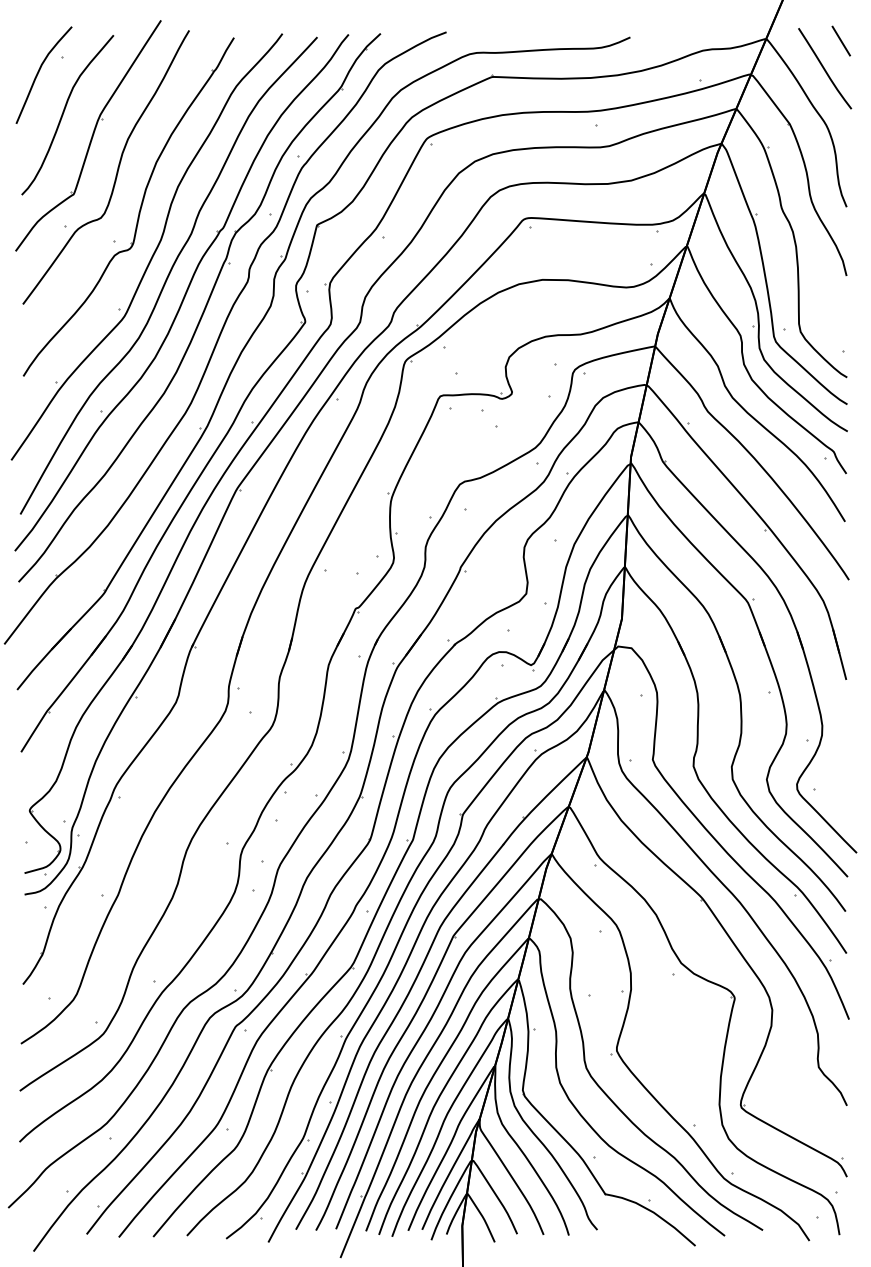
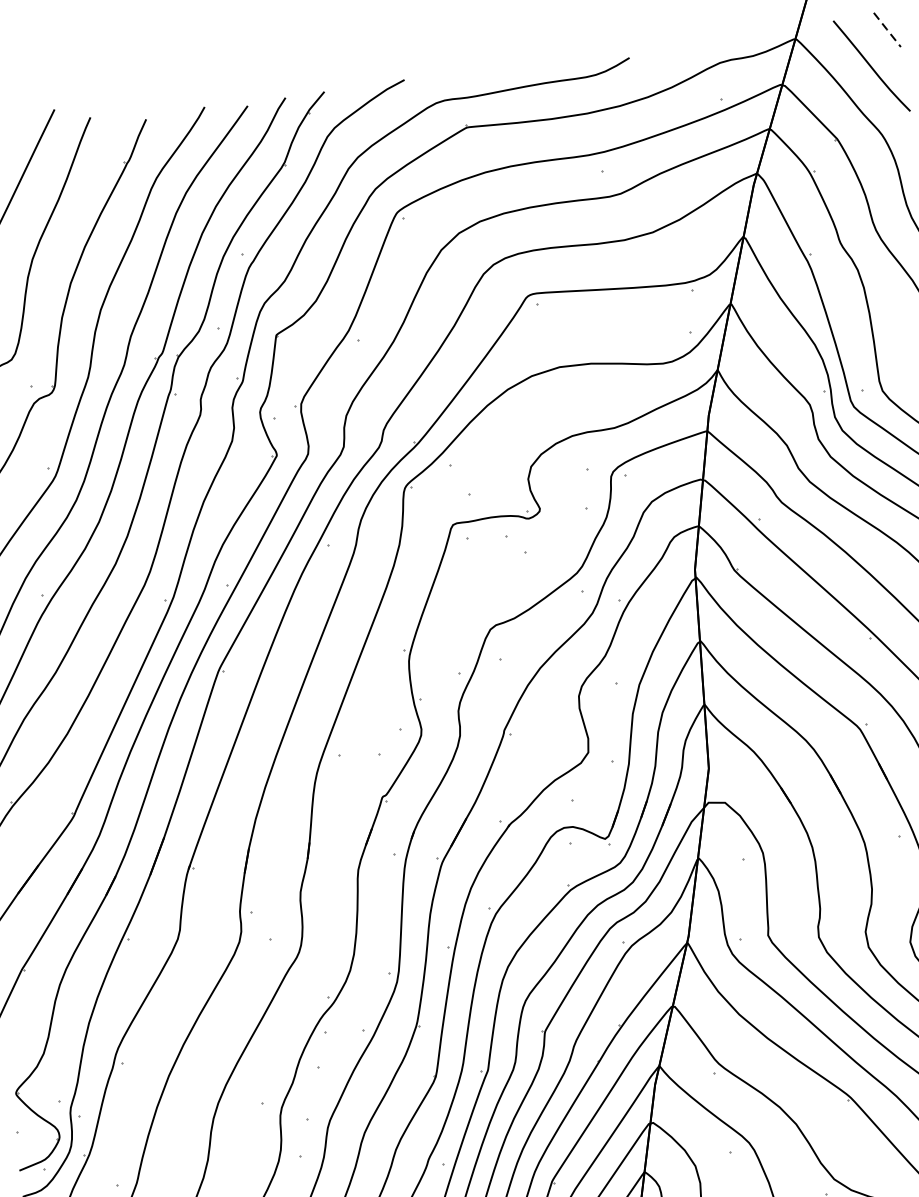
line: (841, 40) -> (887, 29), solid -> dashed

